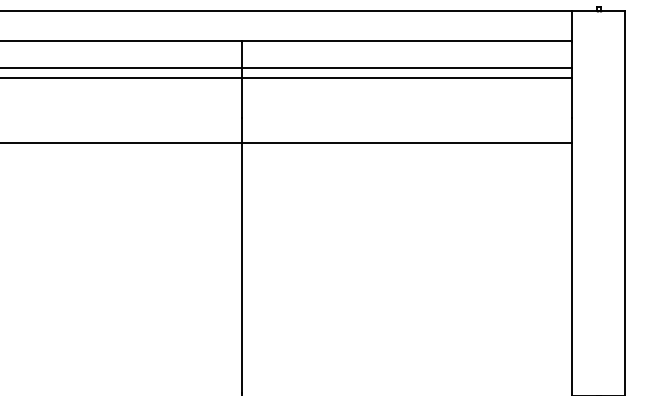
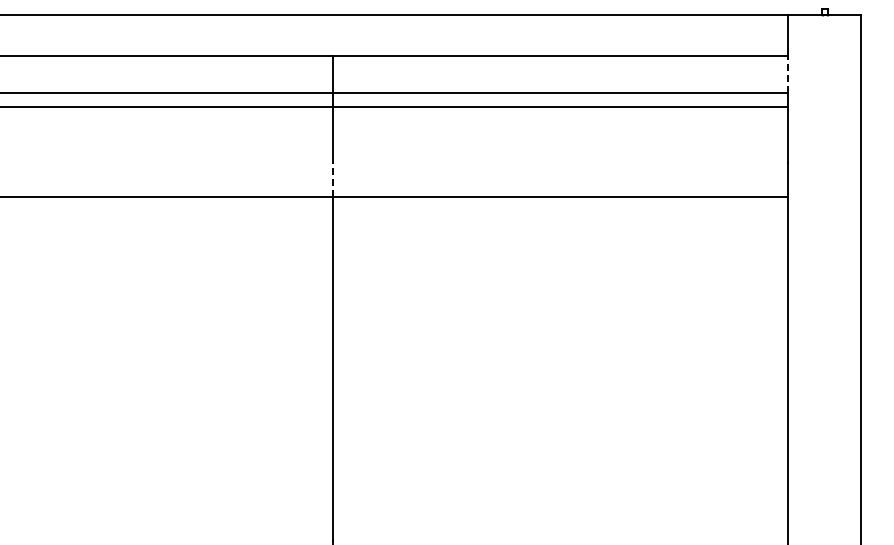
line: (572, 54) -> (788, 74), solid -> dashed
line: (241, 130) -> (332, 179), solid -> dashed

